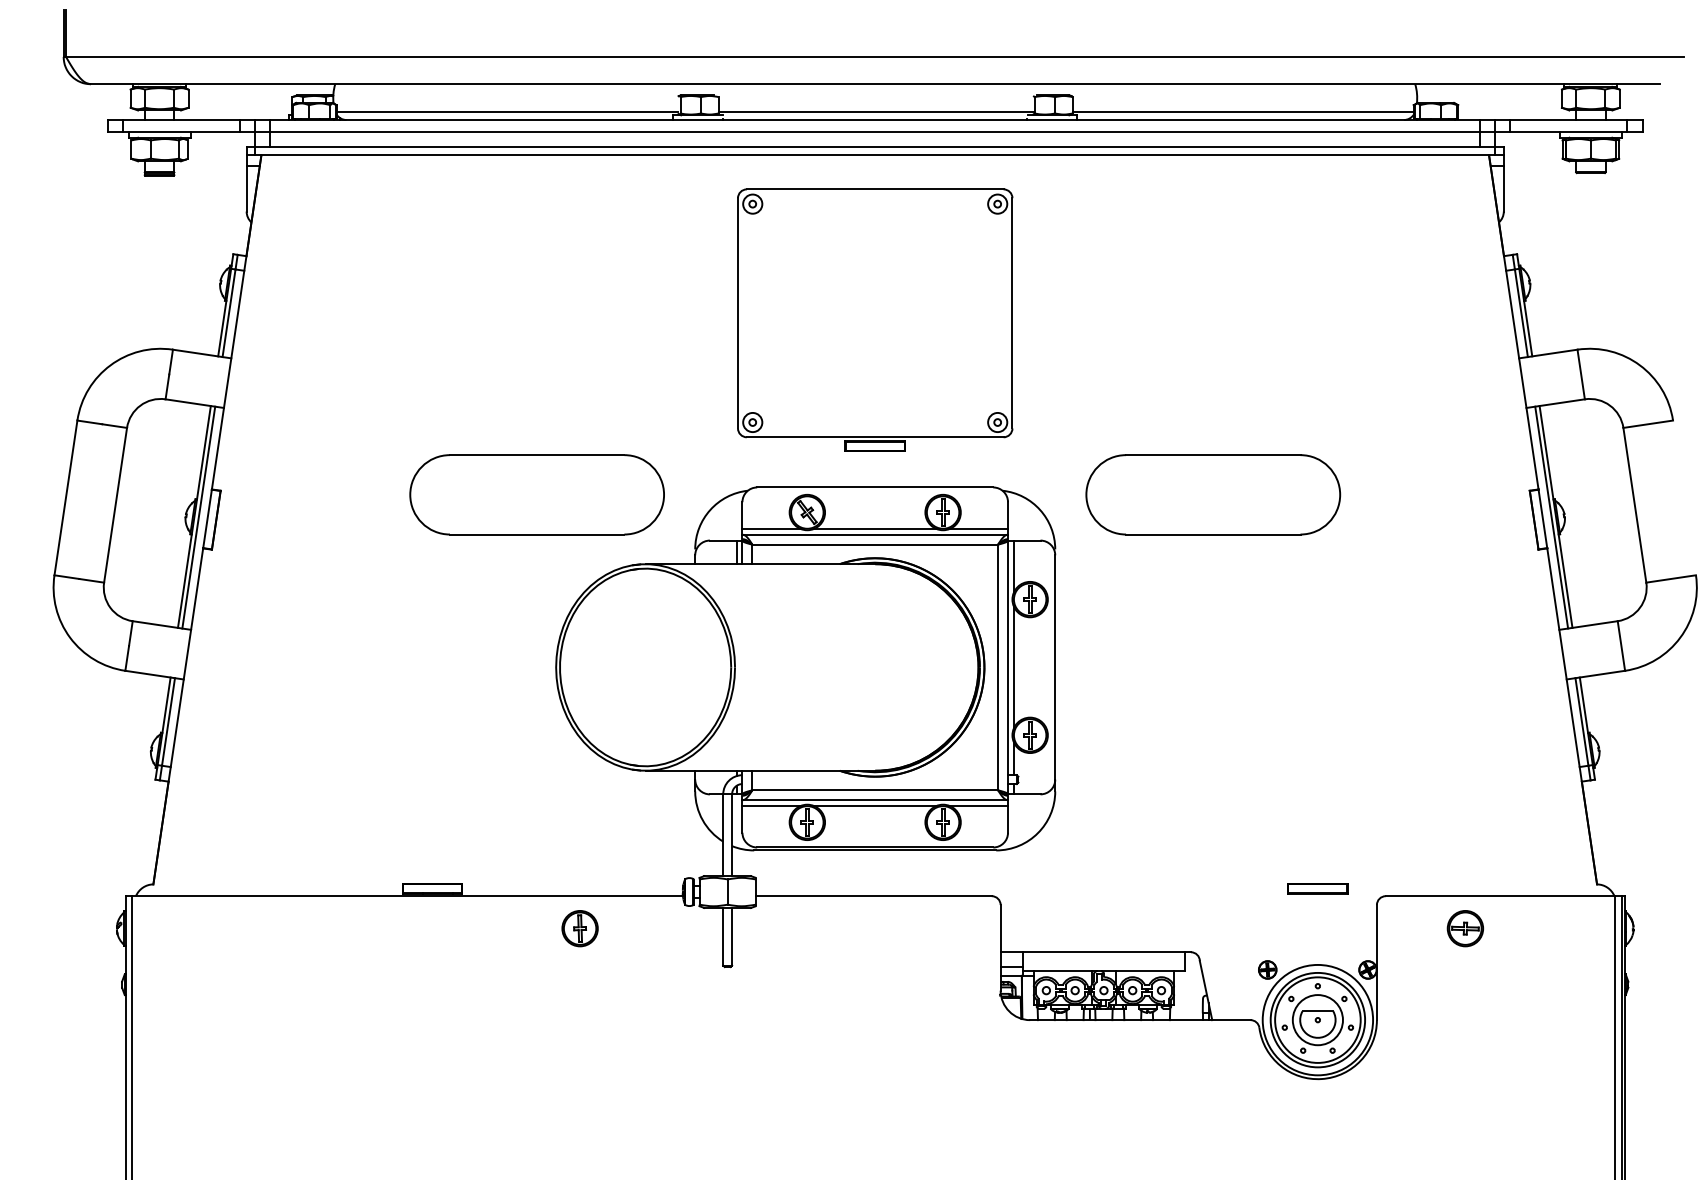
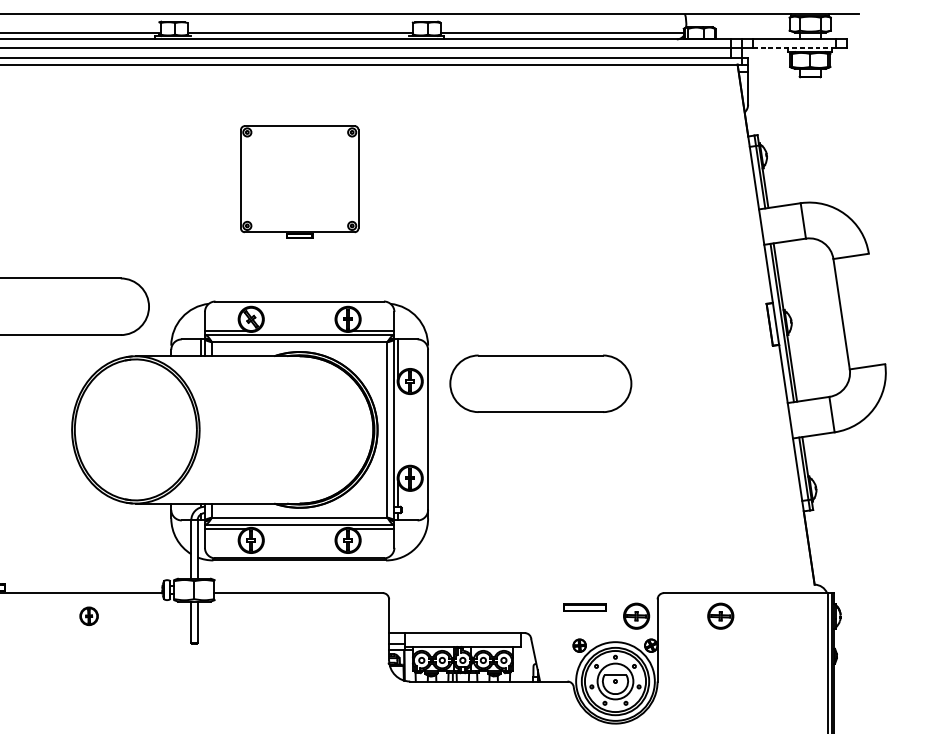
line: (1568, 131) -> (794, 47), solid -> dashed
part: (875, 319) -> (299, 181), size x0.6
part: (1213, 494) -> (541, 383), moved
line: (874, 529) -> (299, 331), removed
line: (1013, 667) -> (398, 429), removed
line: (874, 805) -> (299, 528), removed
part: (1317, 888) -> (584, 607), moved
part: (579, 928) -> (88, 616), size x0.7
part: (1347, 928) -> (636, 616), added

